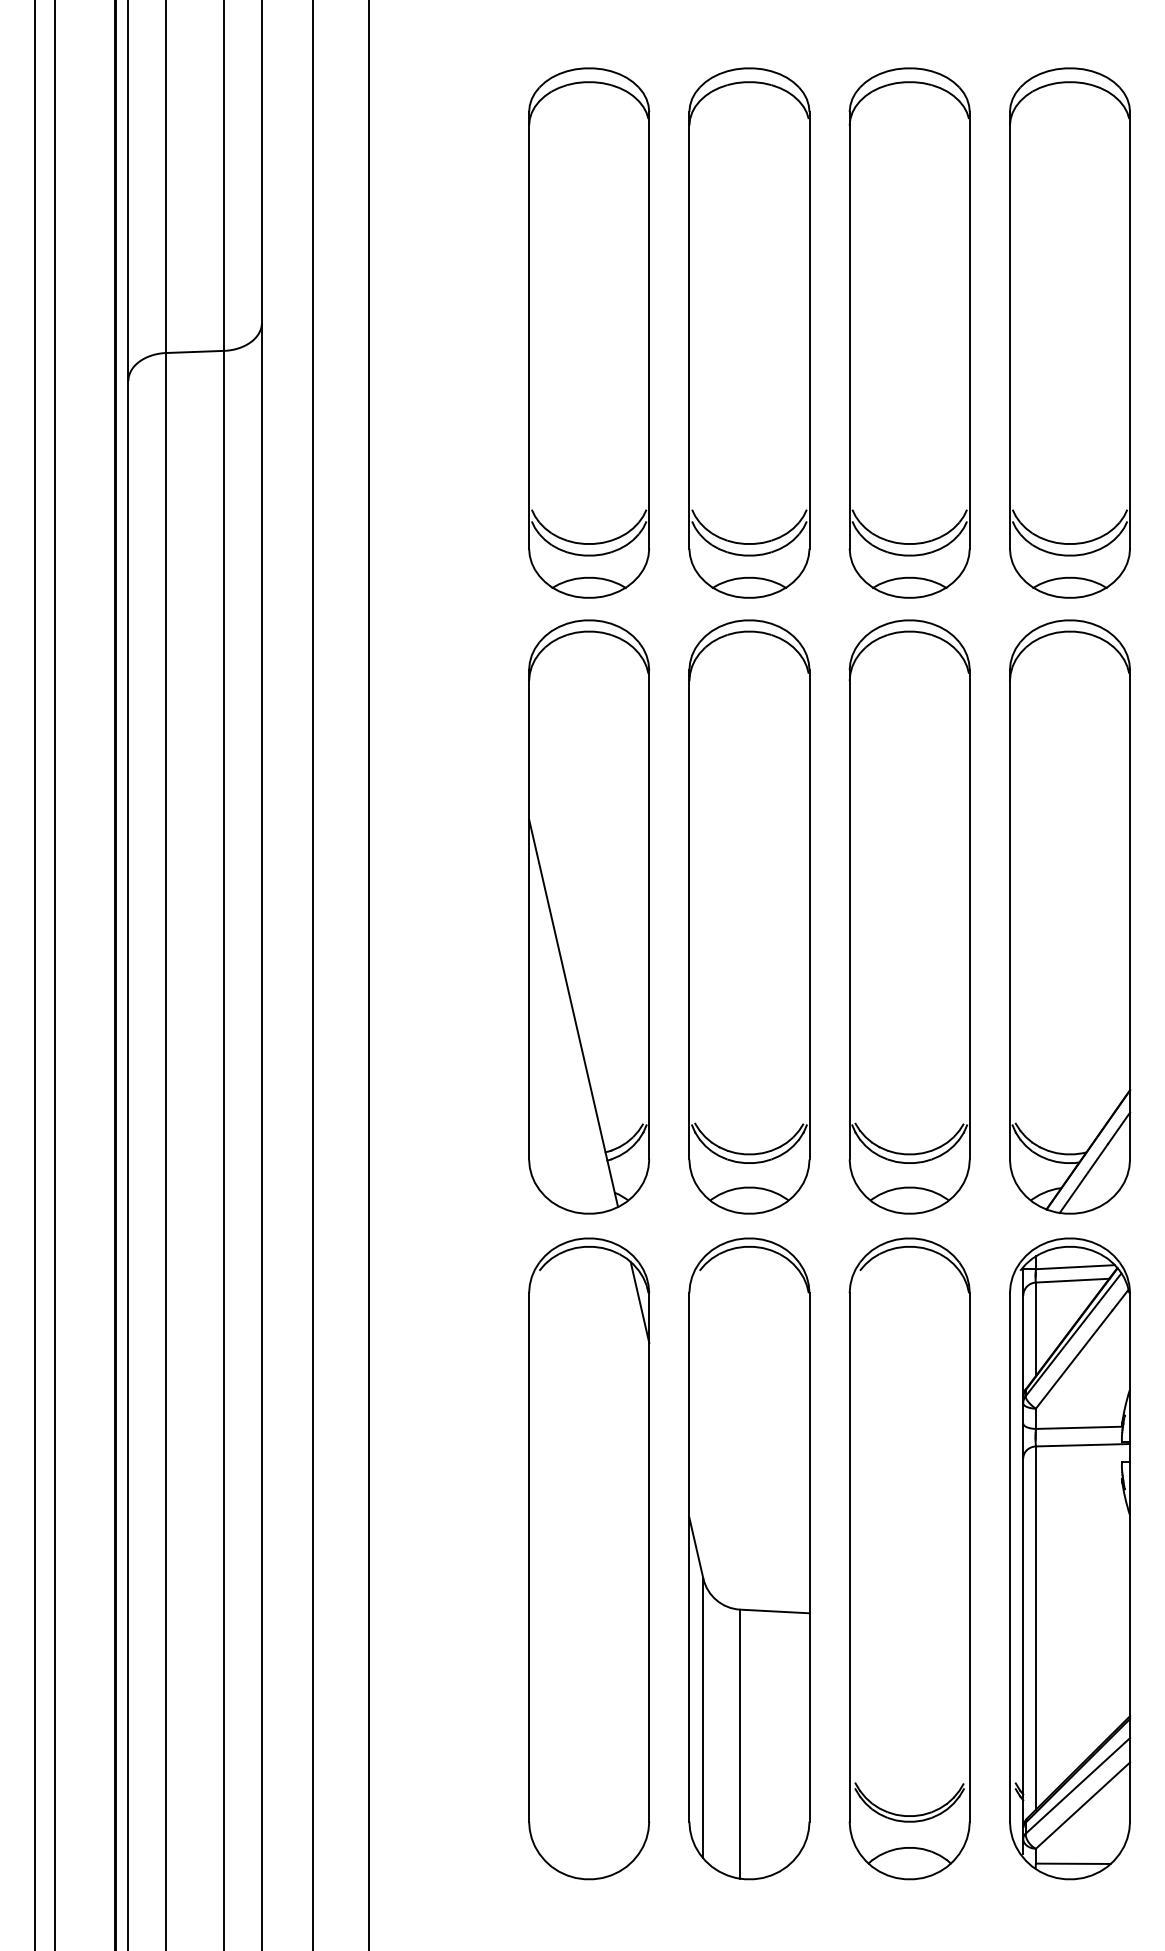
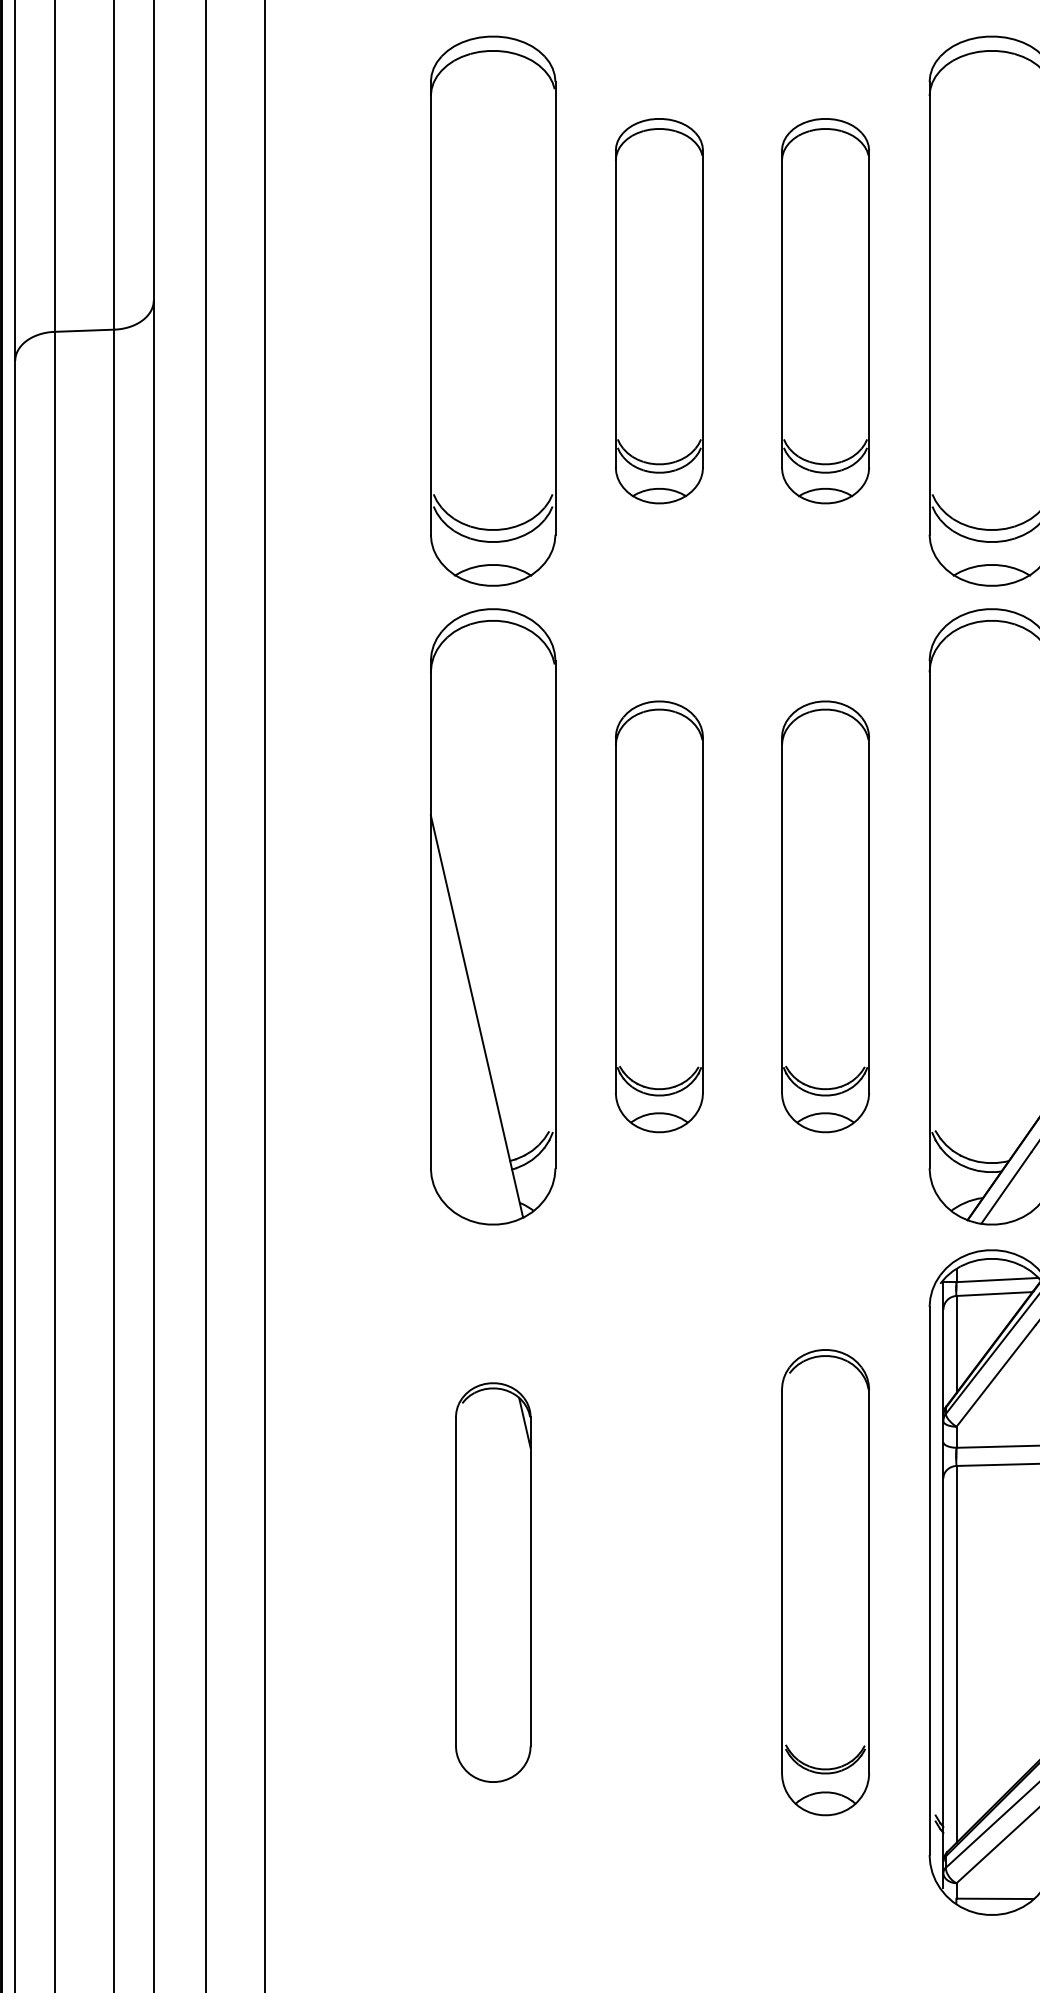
part: (749, 332) -> (659, 310), size x0.7
part: (909, 332) -> (825, 310), size x0.7
part: (749, 916) -> (659, 916), size x0.7
part: (909, 916) -> (825, 916), size x0.7
part: (589, 1558) -> (493, 1582), size x0.6
part: (749, 1558) -> (659, 1582), removed
part: (909, 1558) -> (825, 1582), size x0.7

